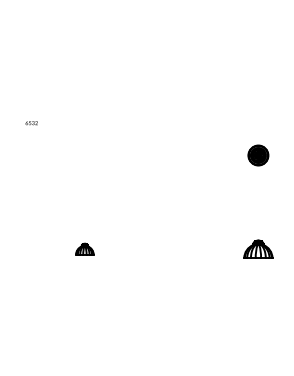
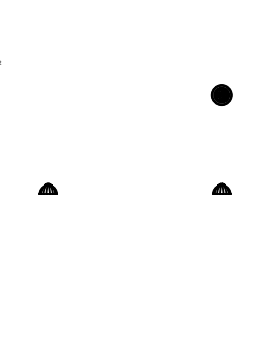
part: (258, 248) -> (221, 188), size x0.62

